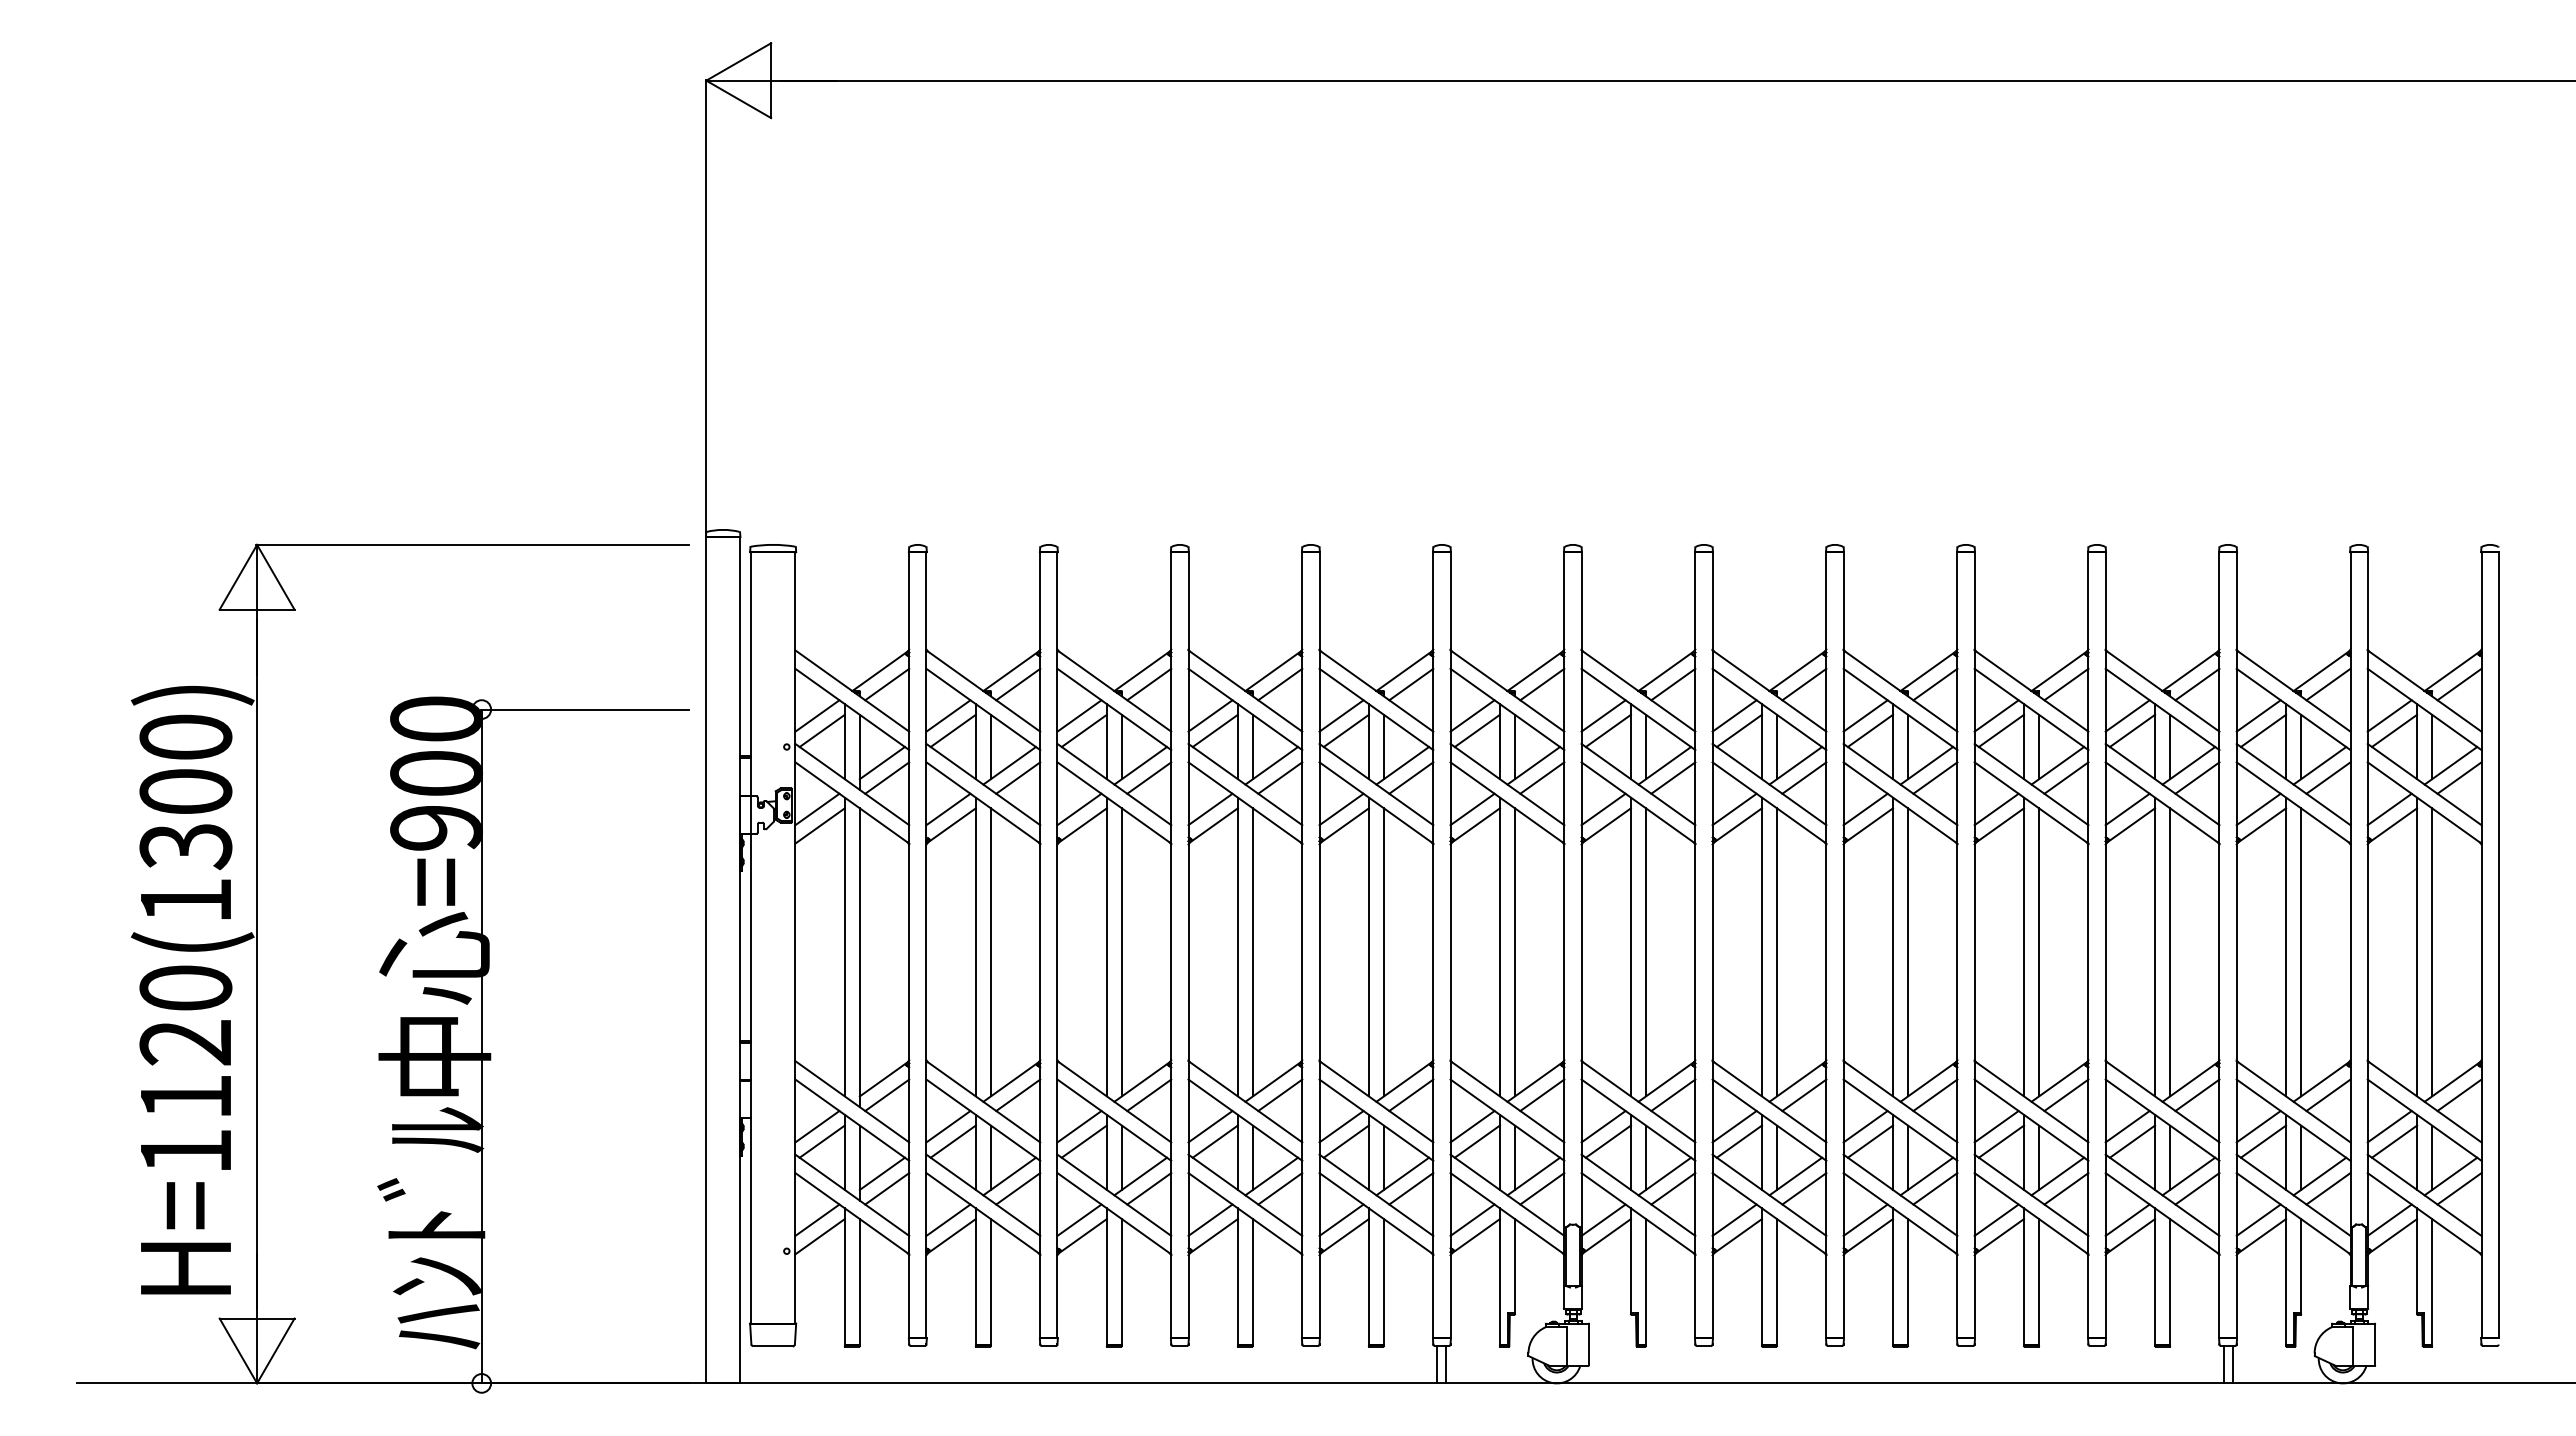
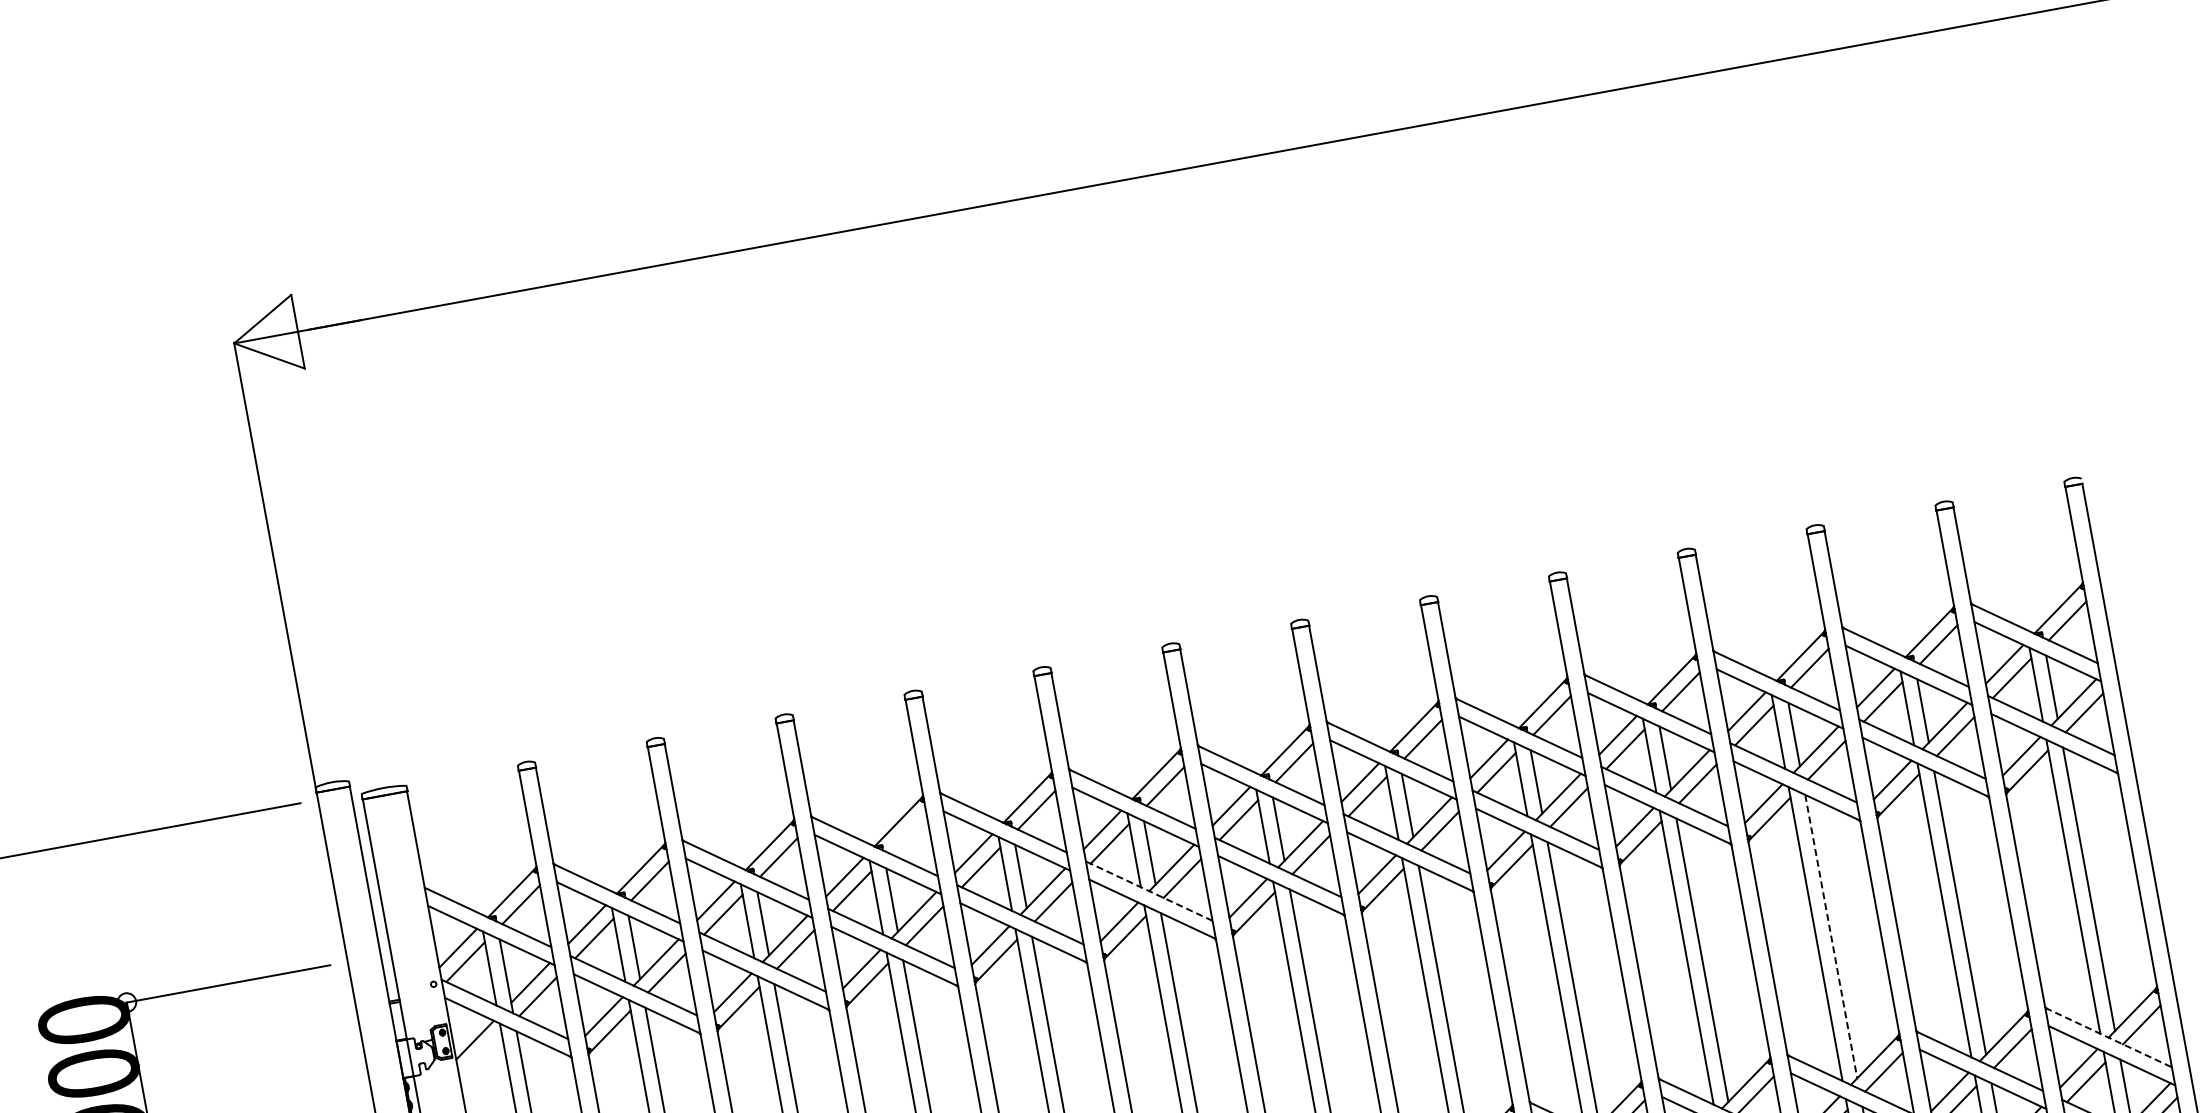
line: (1280, 684) -> (907, 833), removed
line: (1507, 784) -> (1149, 891), solid -> dashed
line: (819, 825) -> (480, 1055), removed
line: (2170, 952) -> (1831, 936), solid -> dashed
line: (2424, 1101) -> (2108, 1037), solid -> dashed

